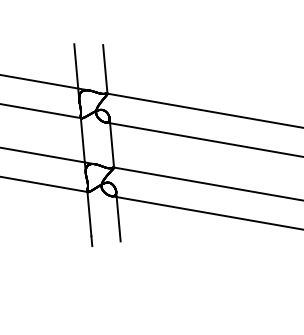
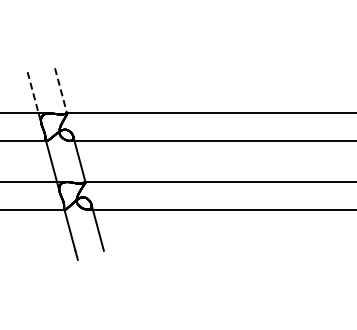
line: (76, 67) -> (33, 93), solid -> dashed
line: (105, 70) -> (61, 91), solid -> dashed

